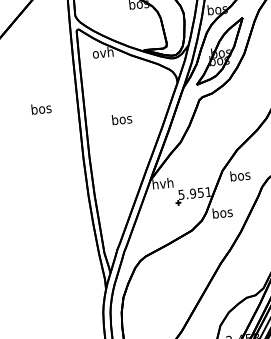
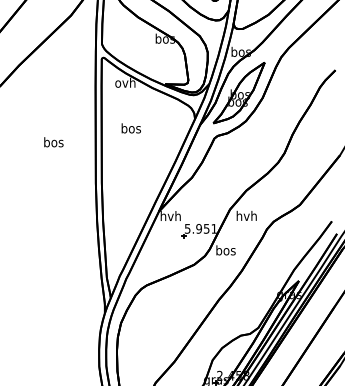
text: (41, 109) -> (53, 142), moved
text: (121, 119) -> (130, 128), moved
text: (240, 176) -> (246, 216), bos -> hvh

